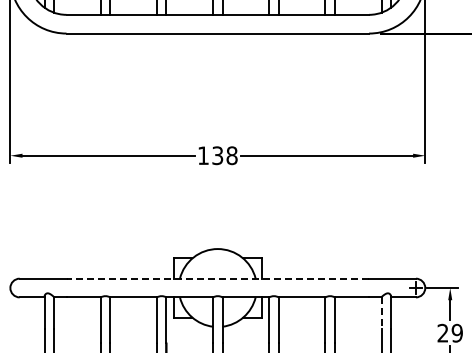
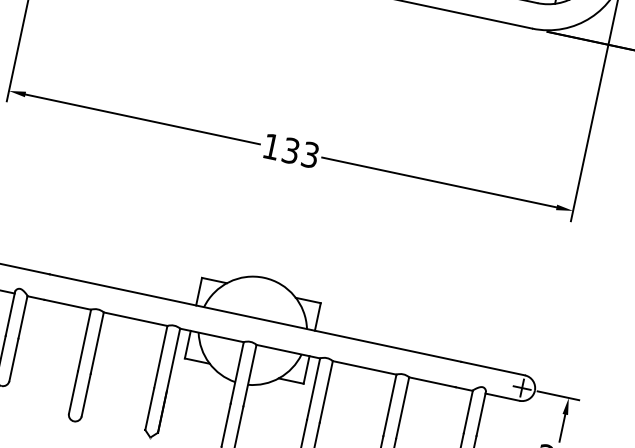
text: (231, 155) -> (309, 154), 138 -> 133
line: (217, 278) -> (255, 317), dashed -> solid
line: (381, 312) -> (468, 411), dashed -> solid

